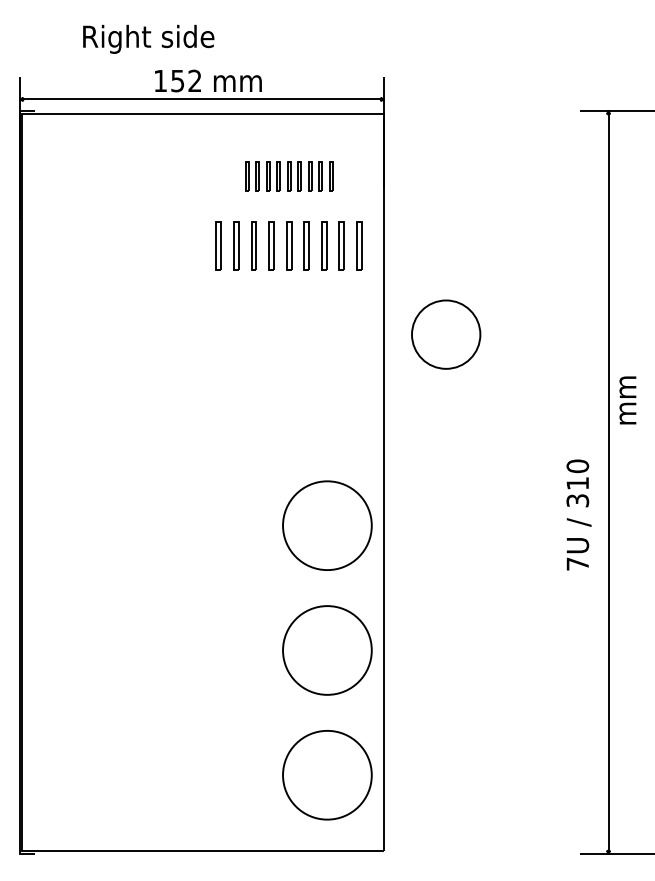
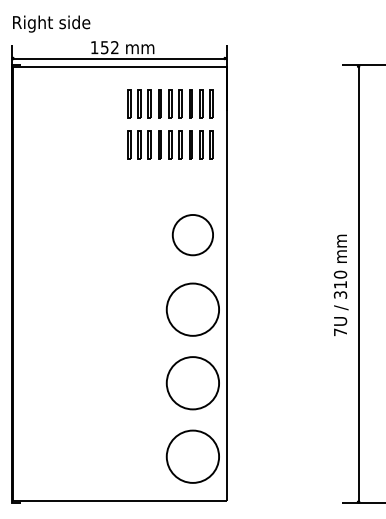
text: (148, 38) -> (51, 23), moved
part: (289, 175) -> (170, 103), size x1.67
part: (445, 335) -> (192, 235), moved
text: (627, 399) -> (341, 248), moved

